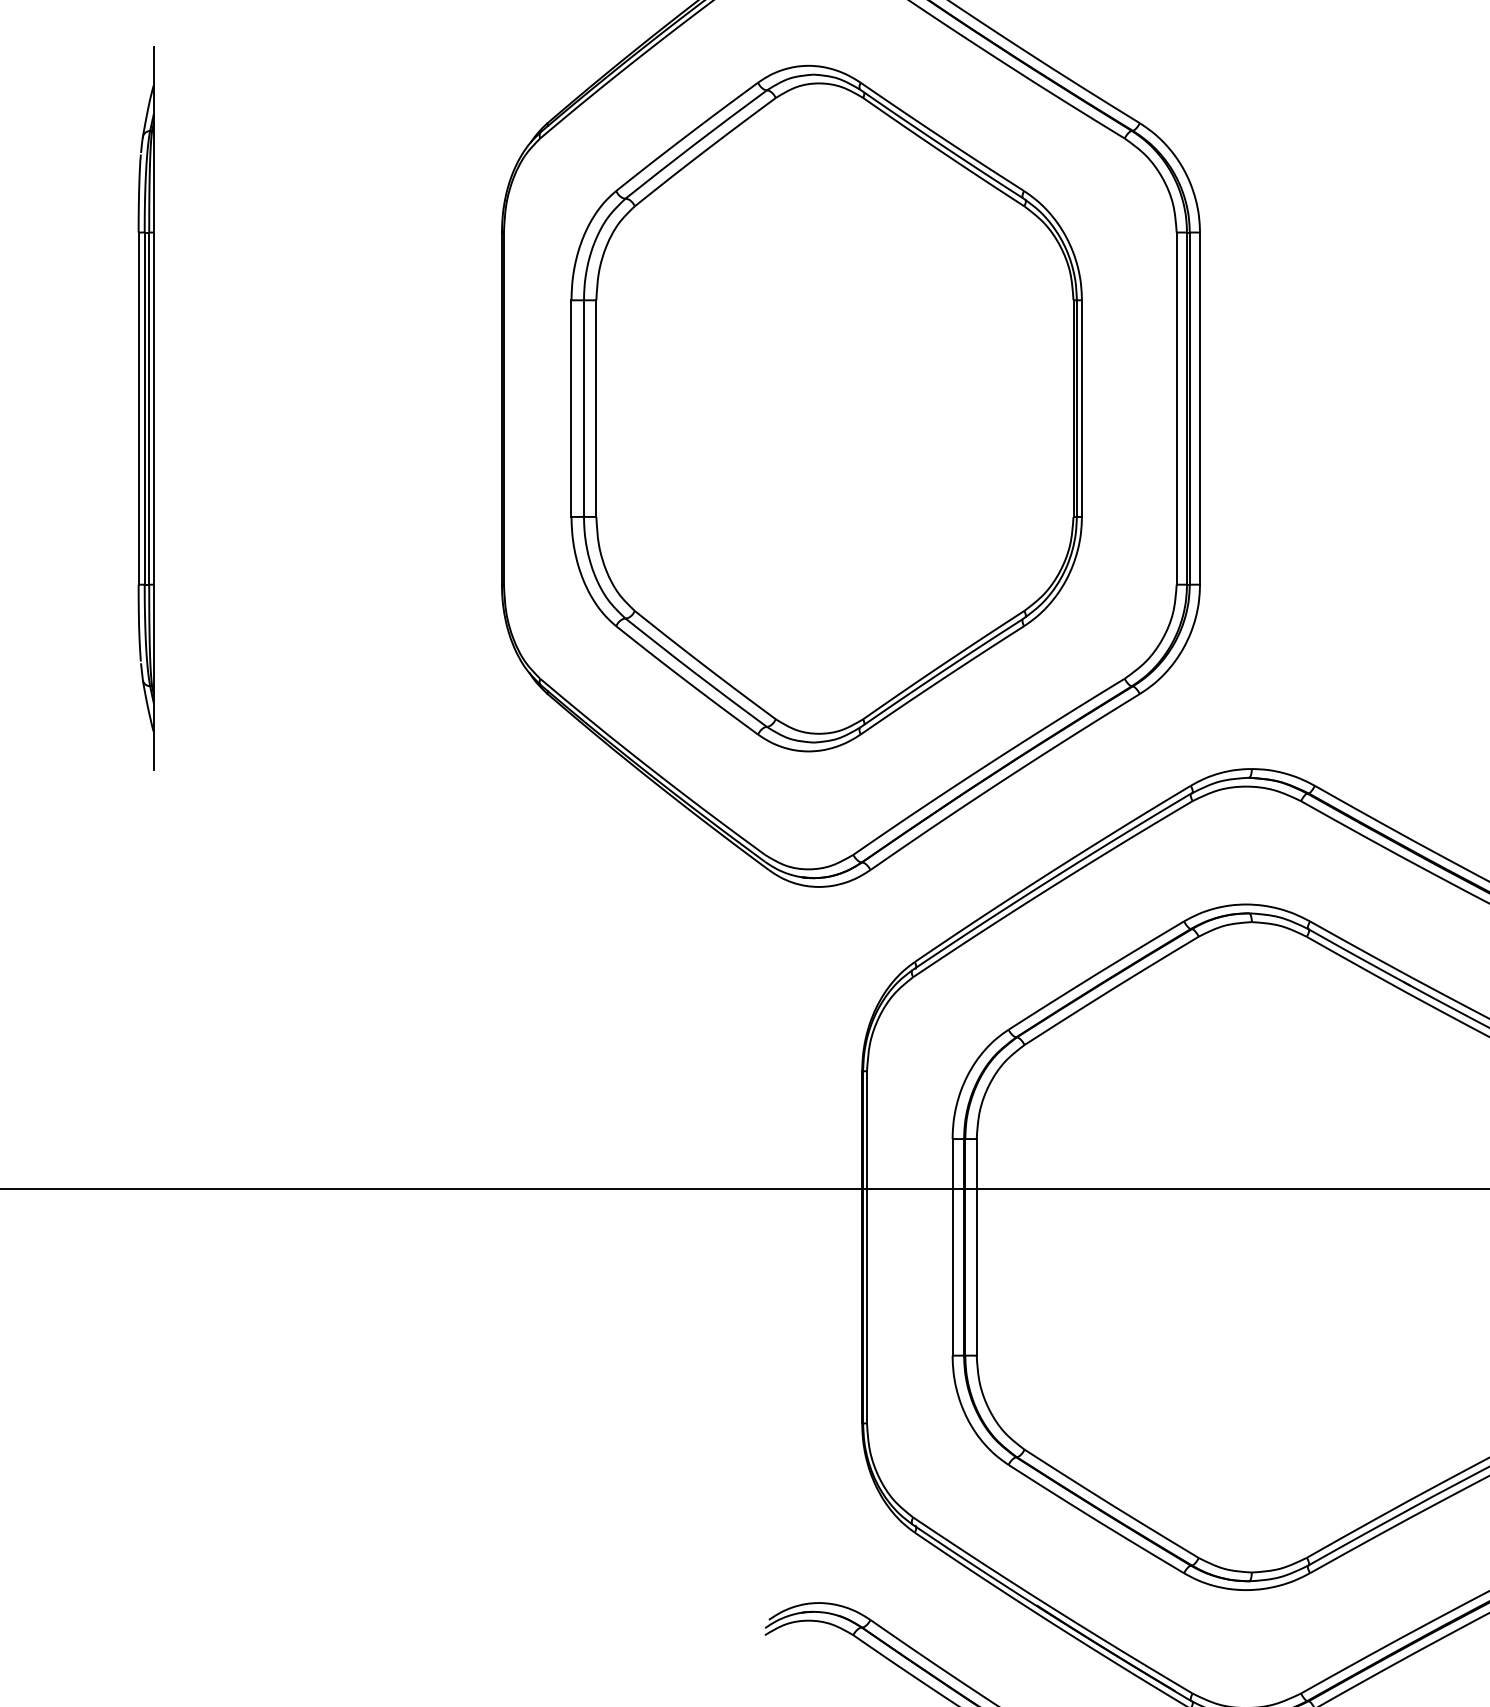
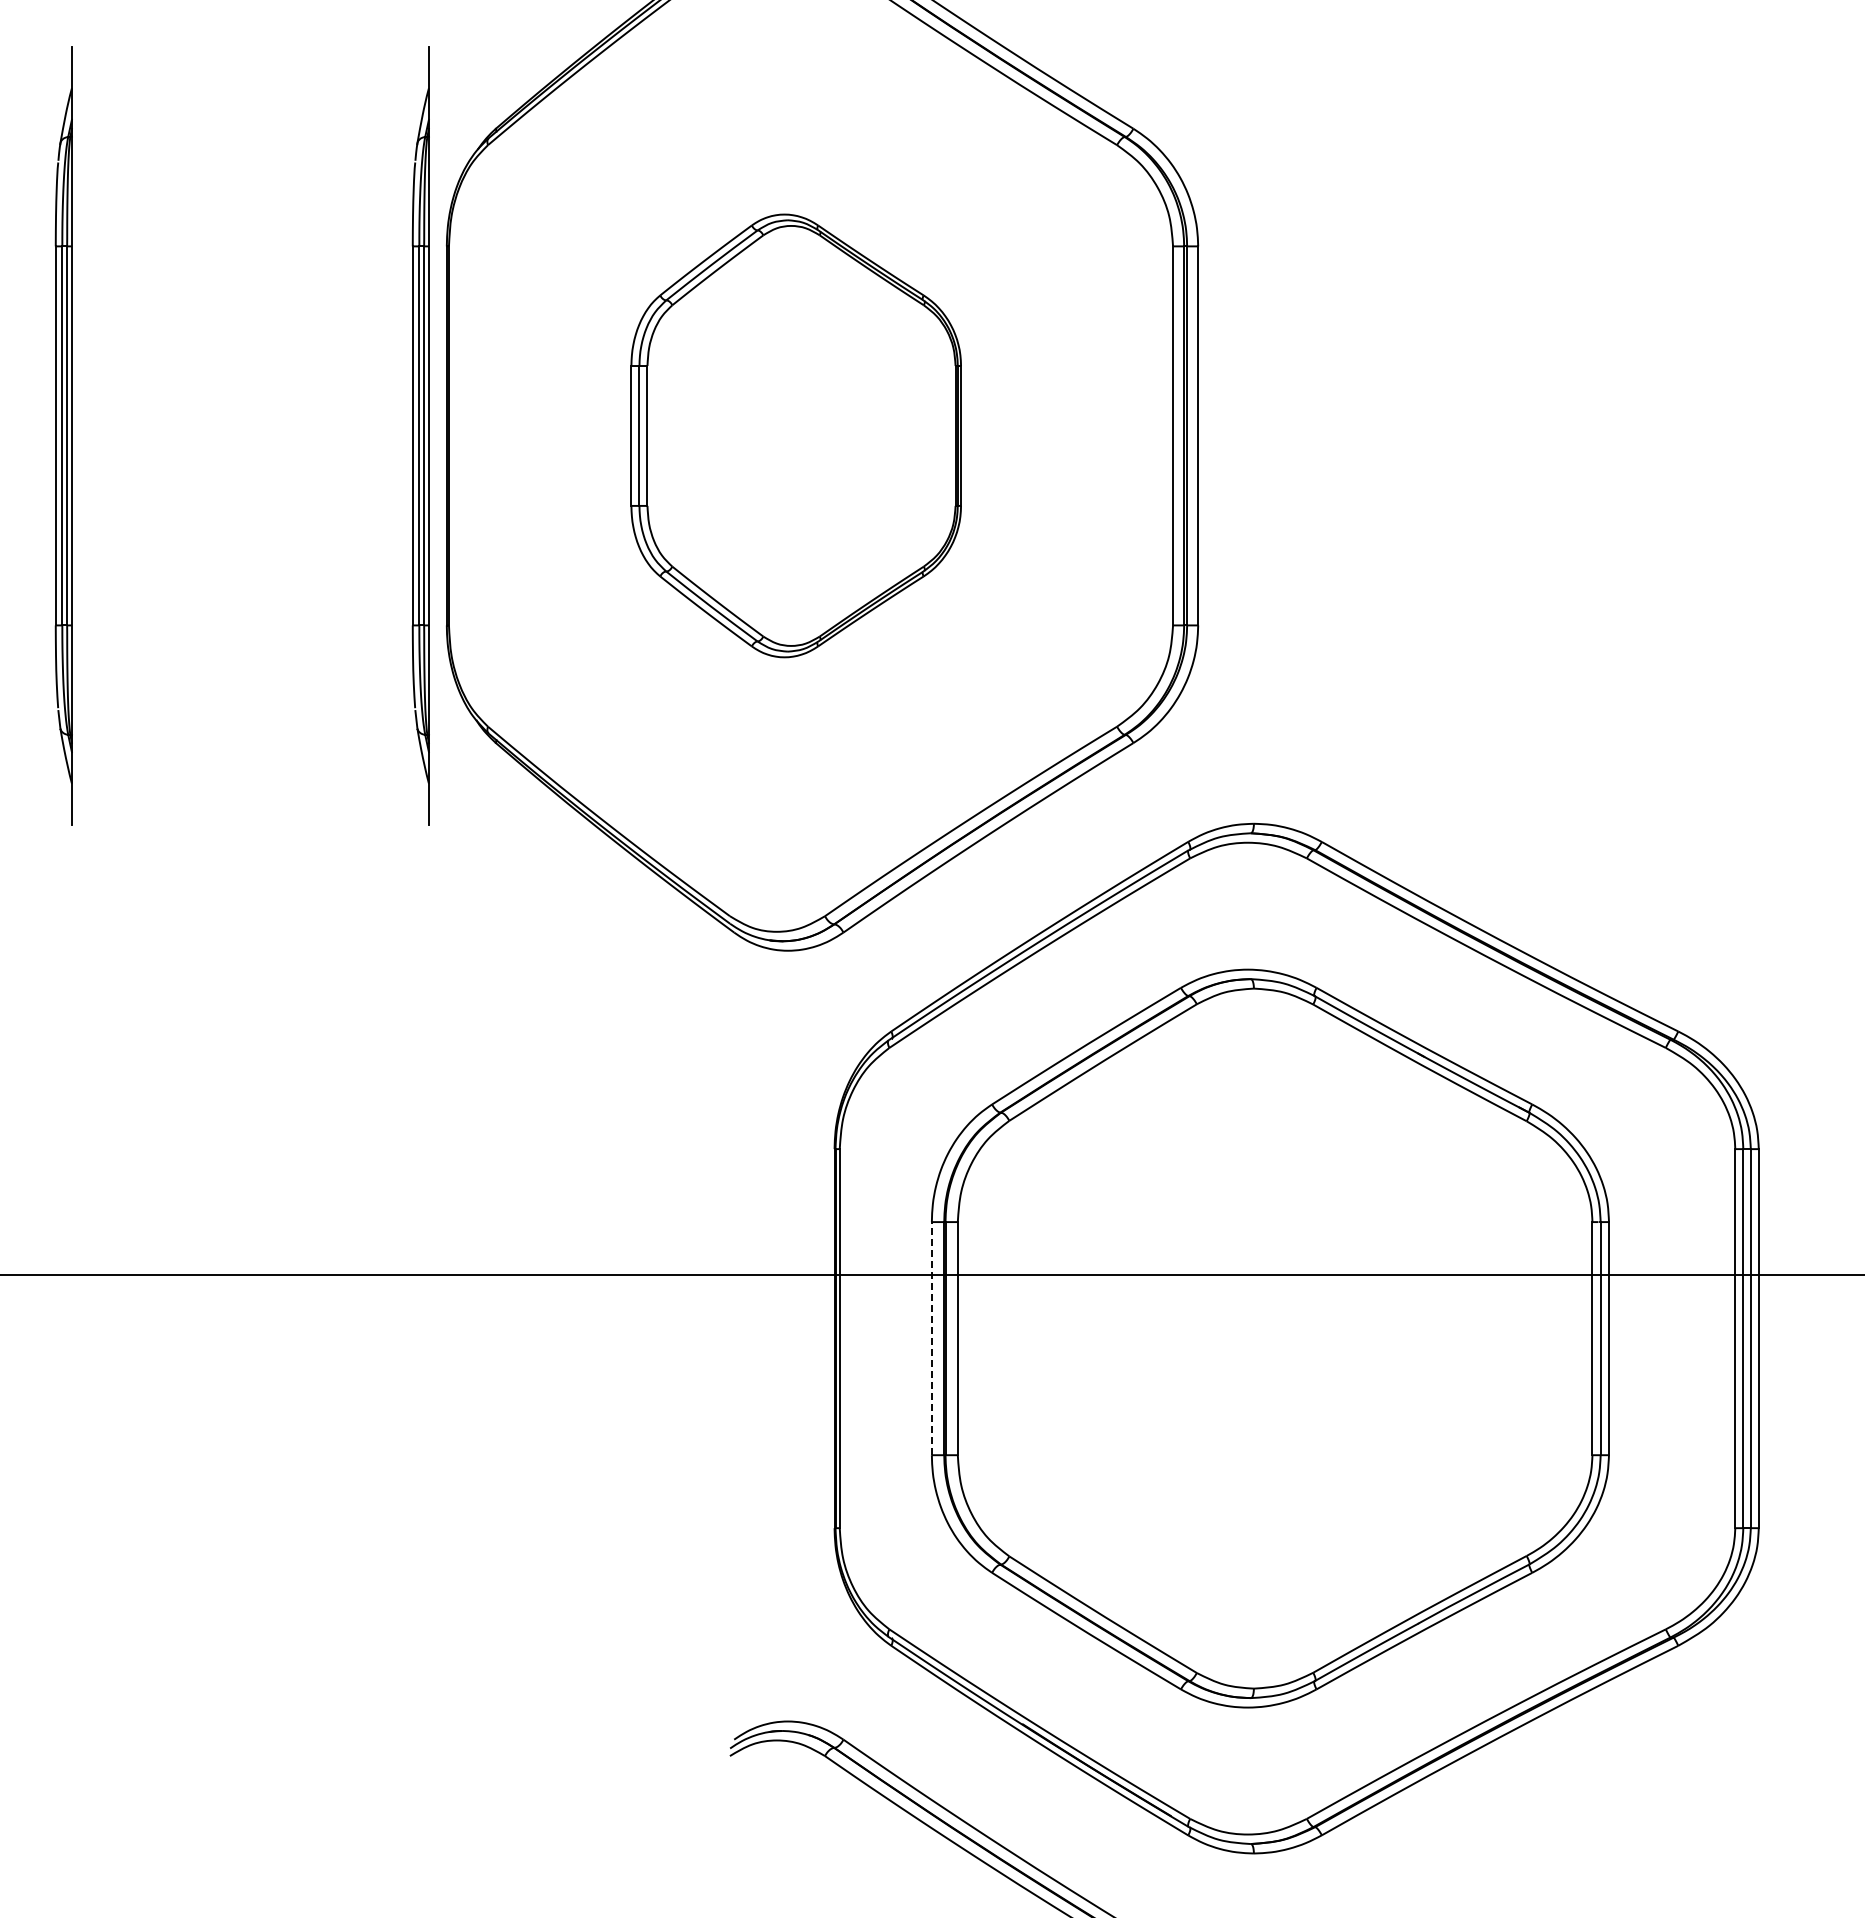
part: (477, 408) -> (420, 435), added
part: (825, 408) -> (795, 435), size x0.6
line: (952, 1247) -> (931, 1338), solid -> dashed

